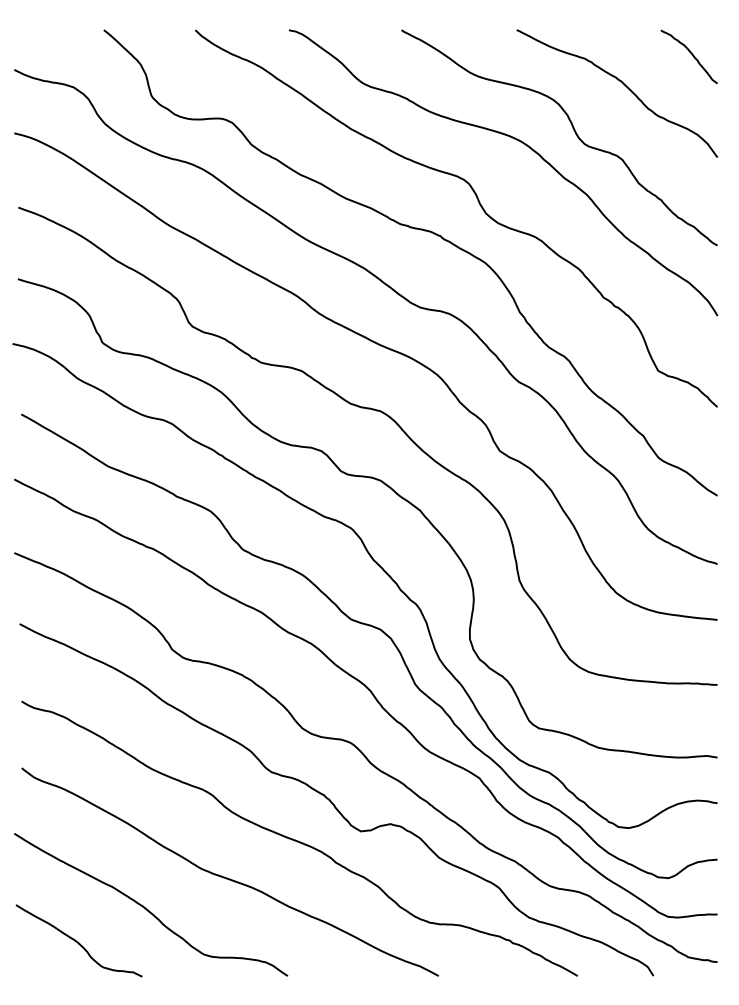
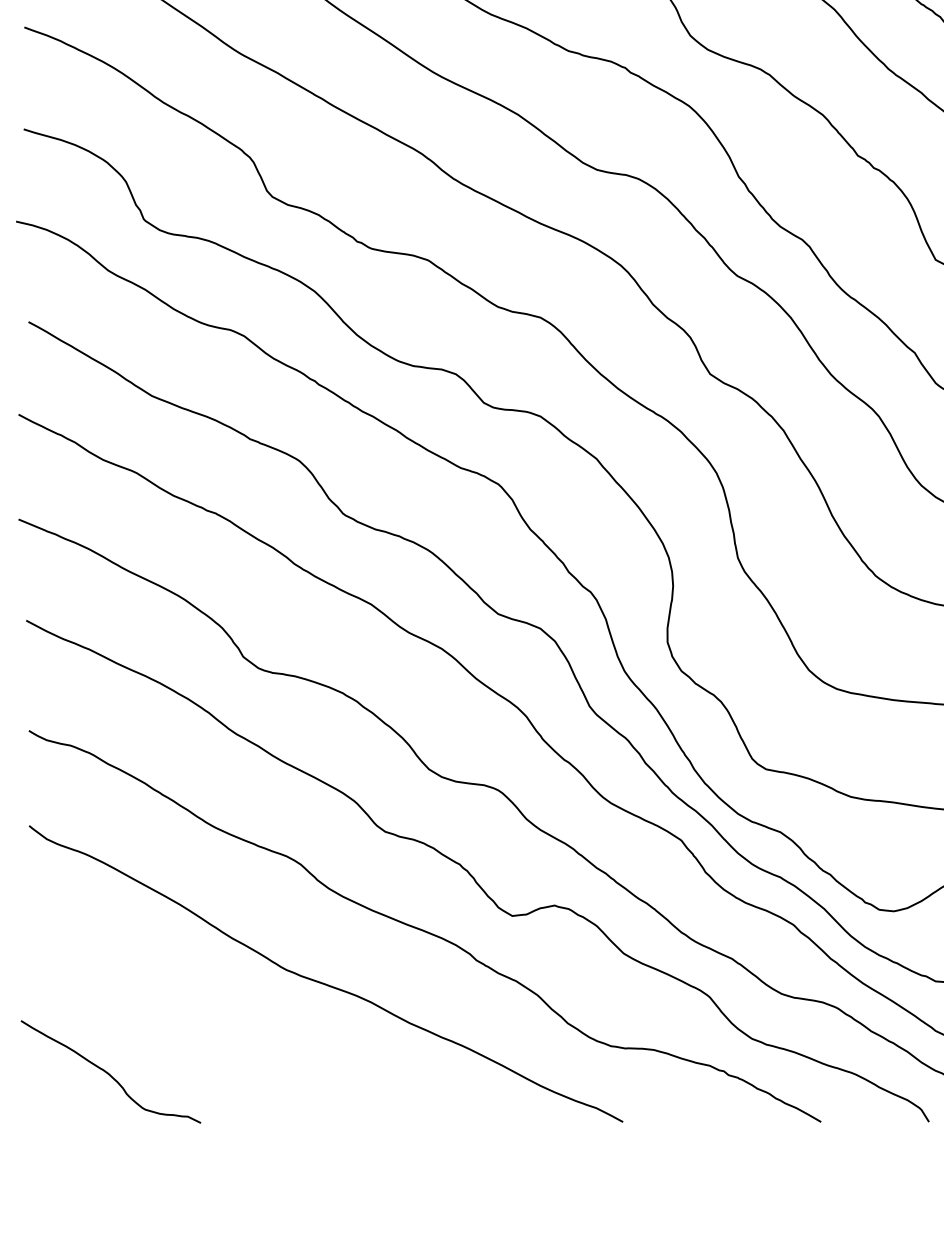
curve: (147, 908) -> (208, 1025), removed

